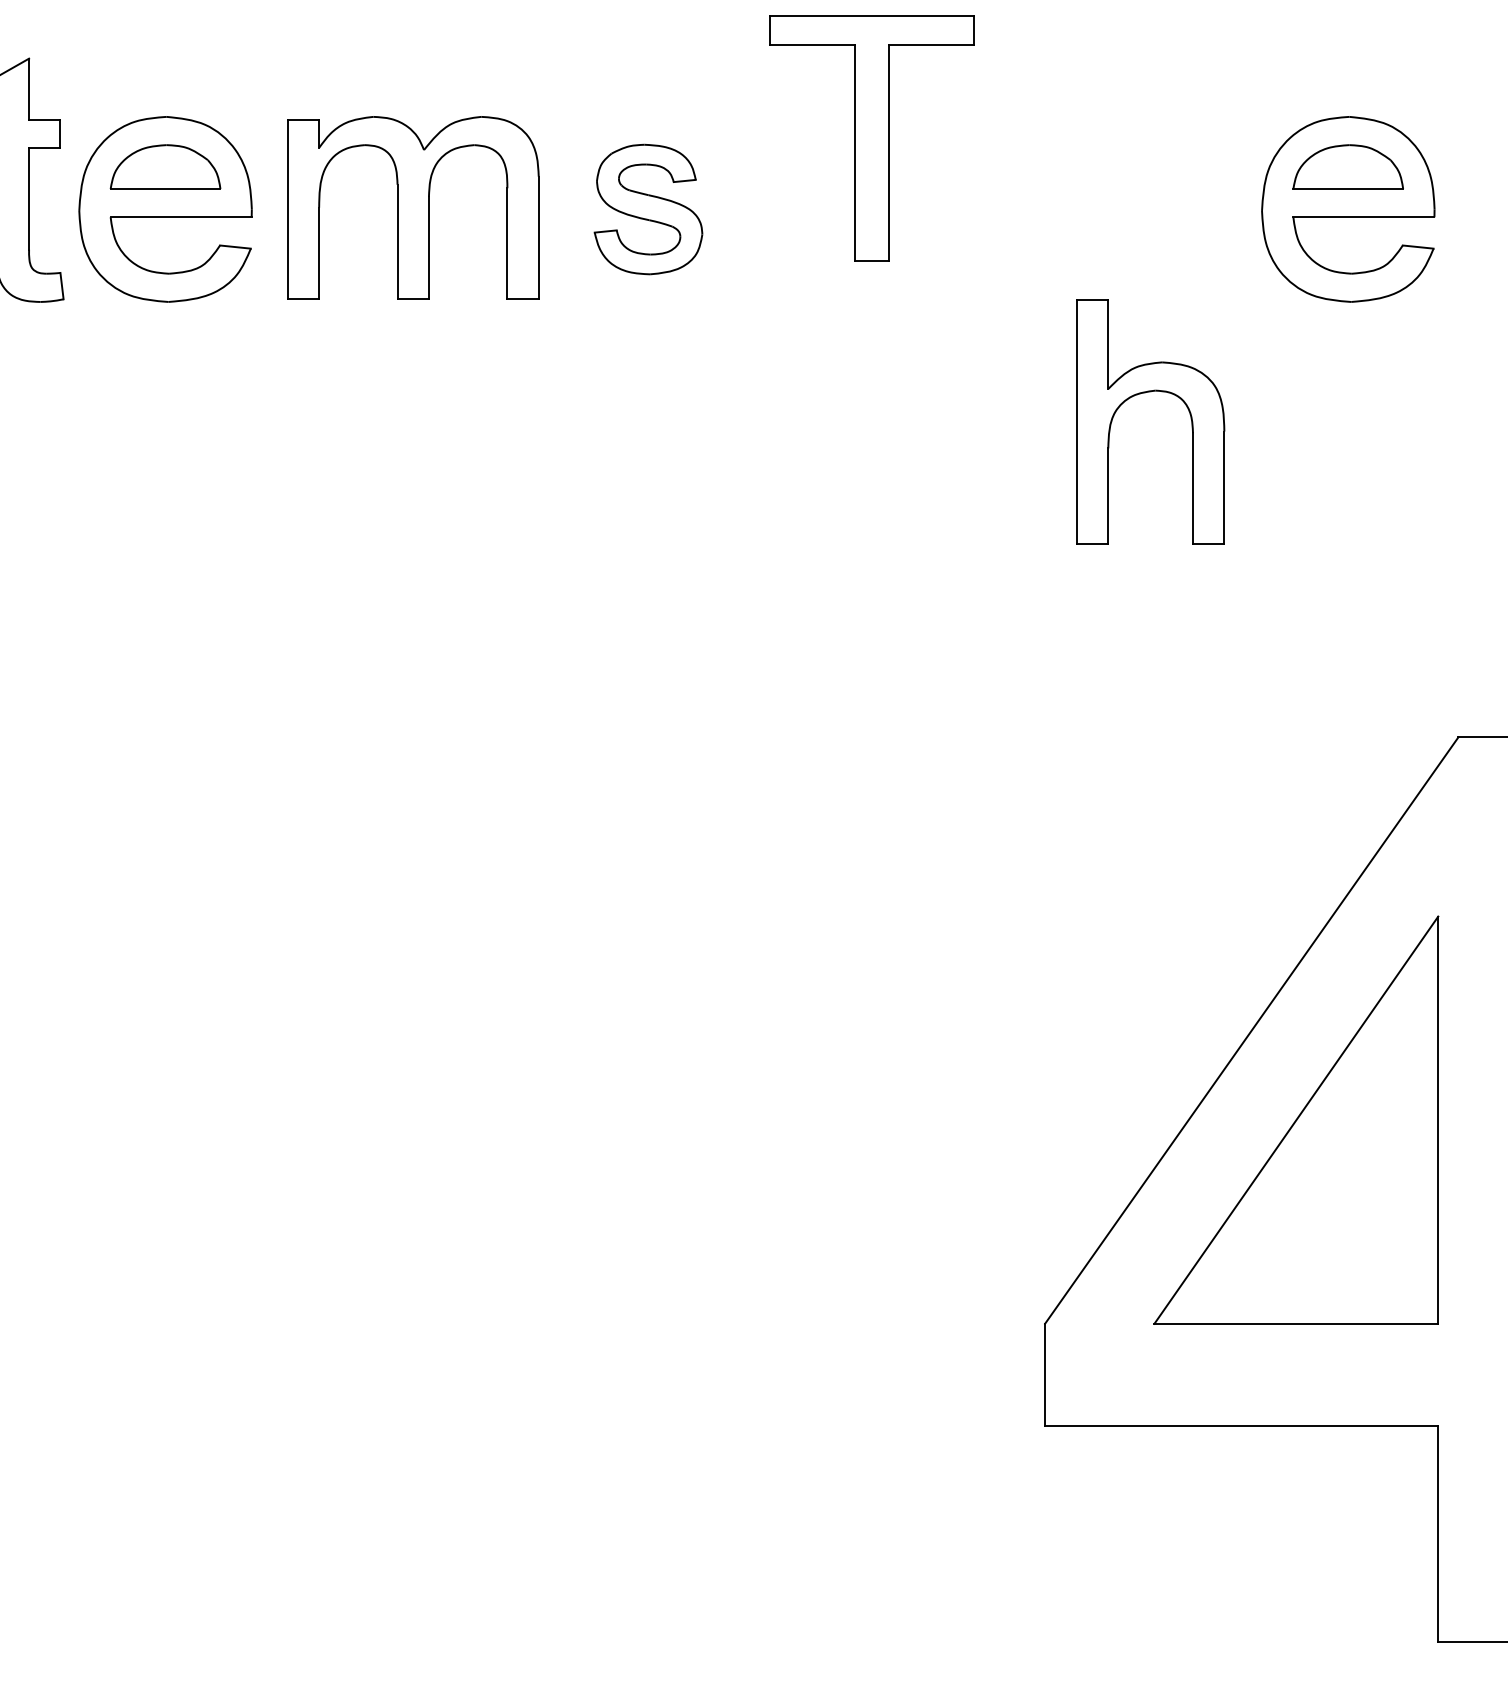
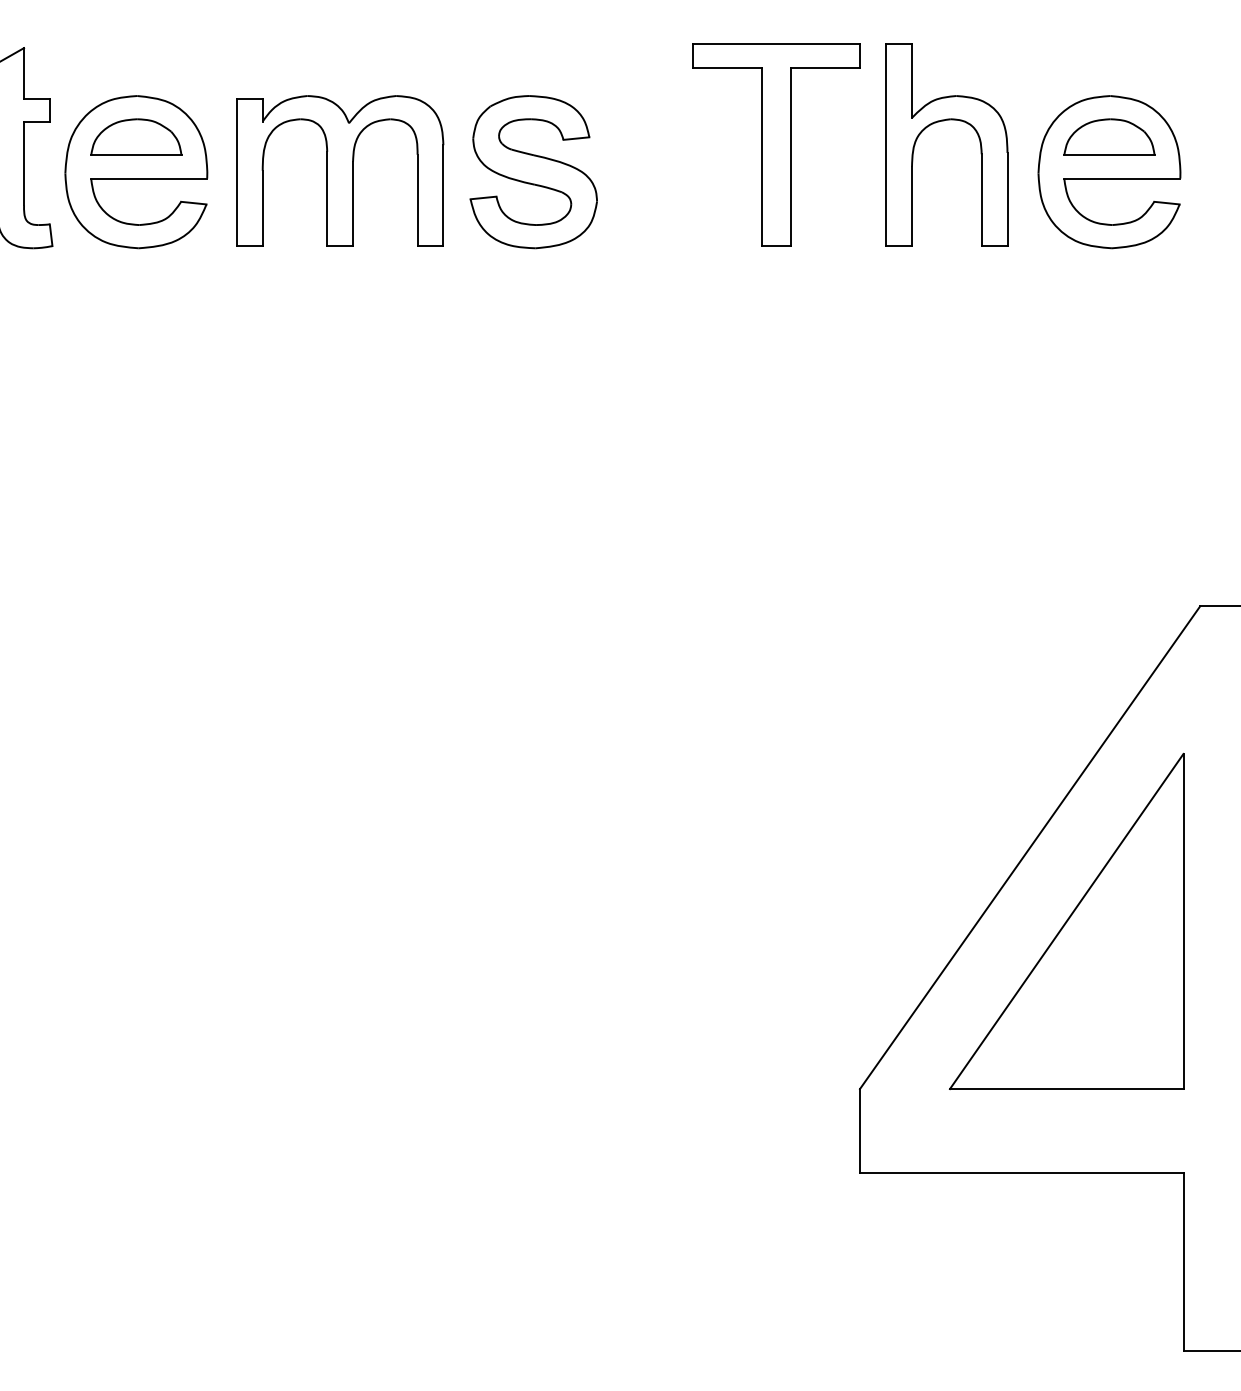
part: (871, 138) -> (776, 144), moved
part: (648, 209) -> (533, 172), size x1.43
part: (1147, 393) -> (944, 121), moved

